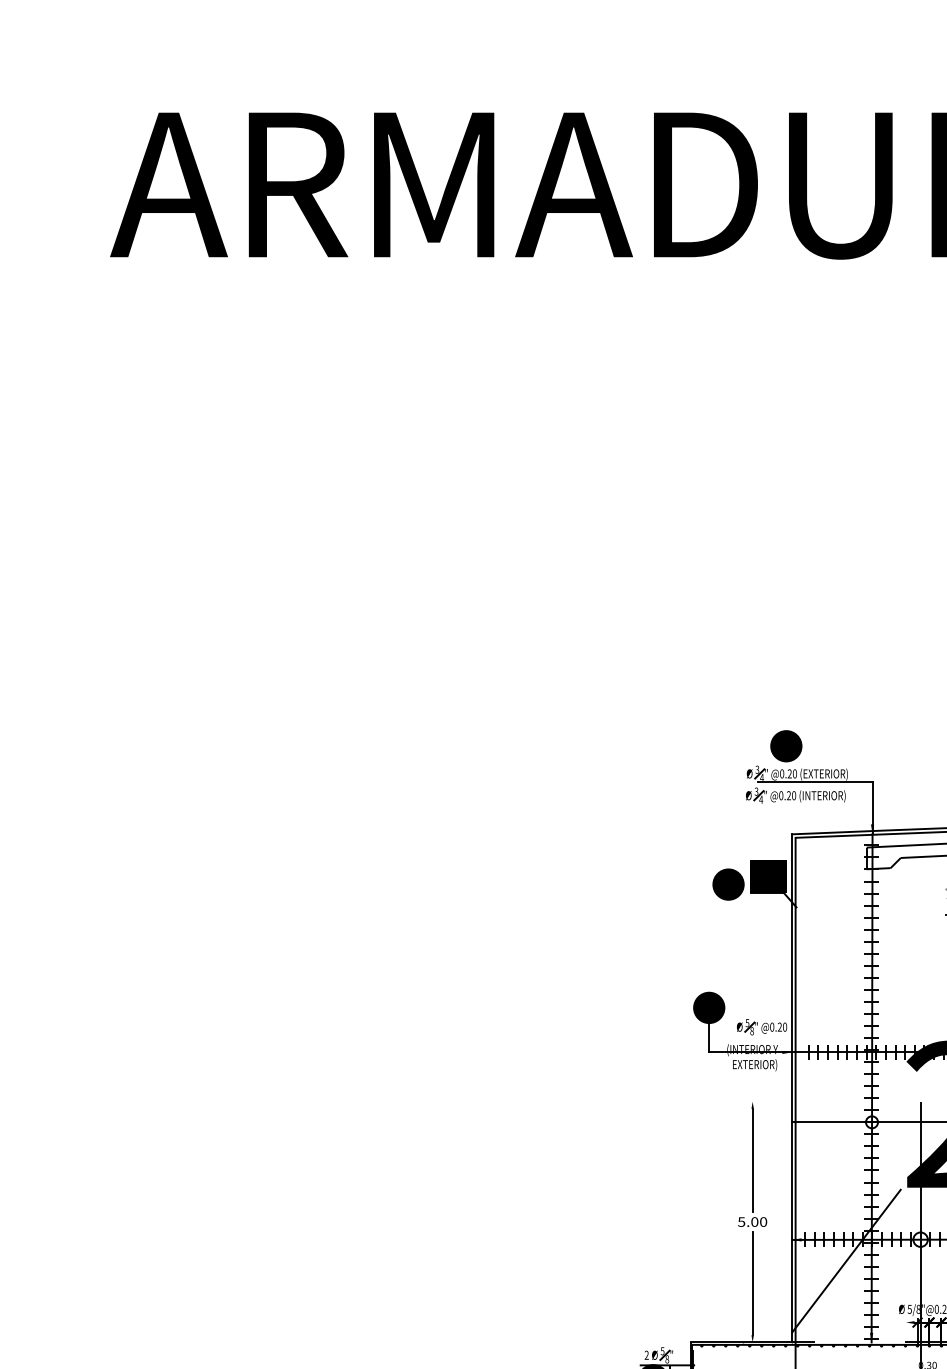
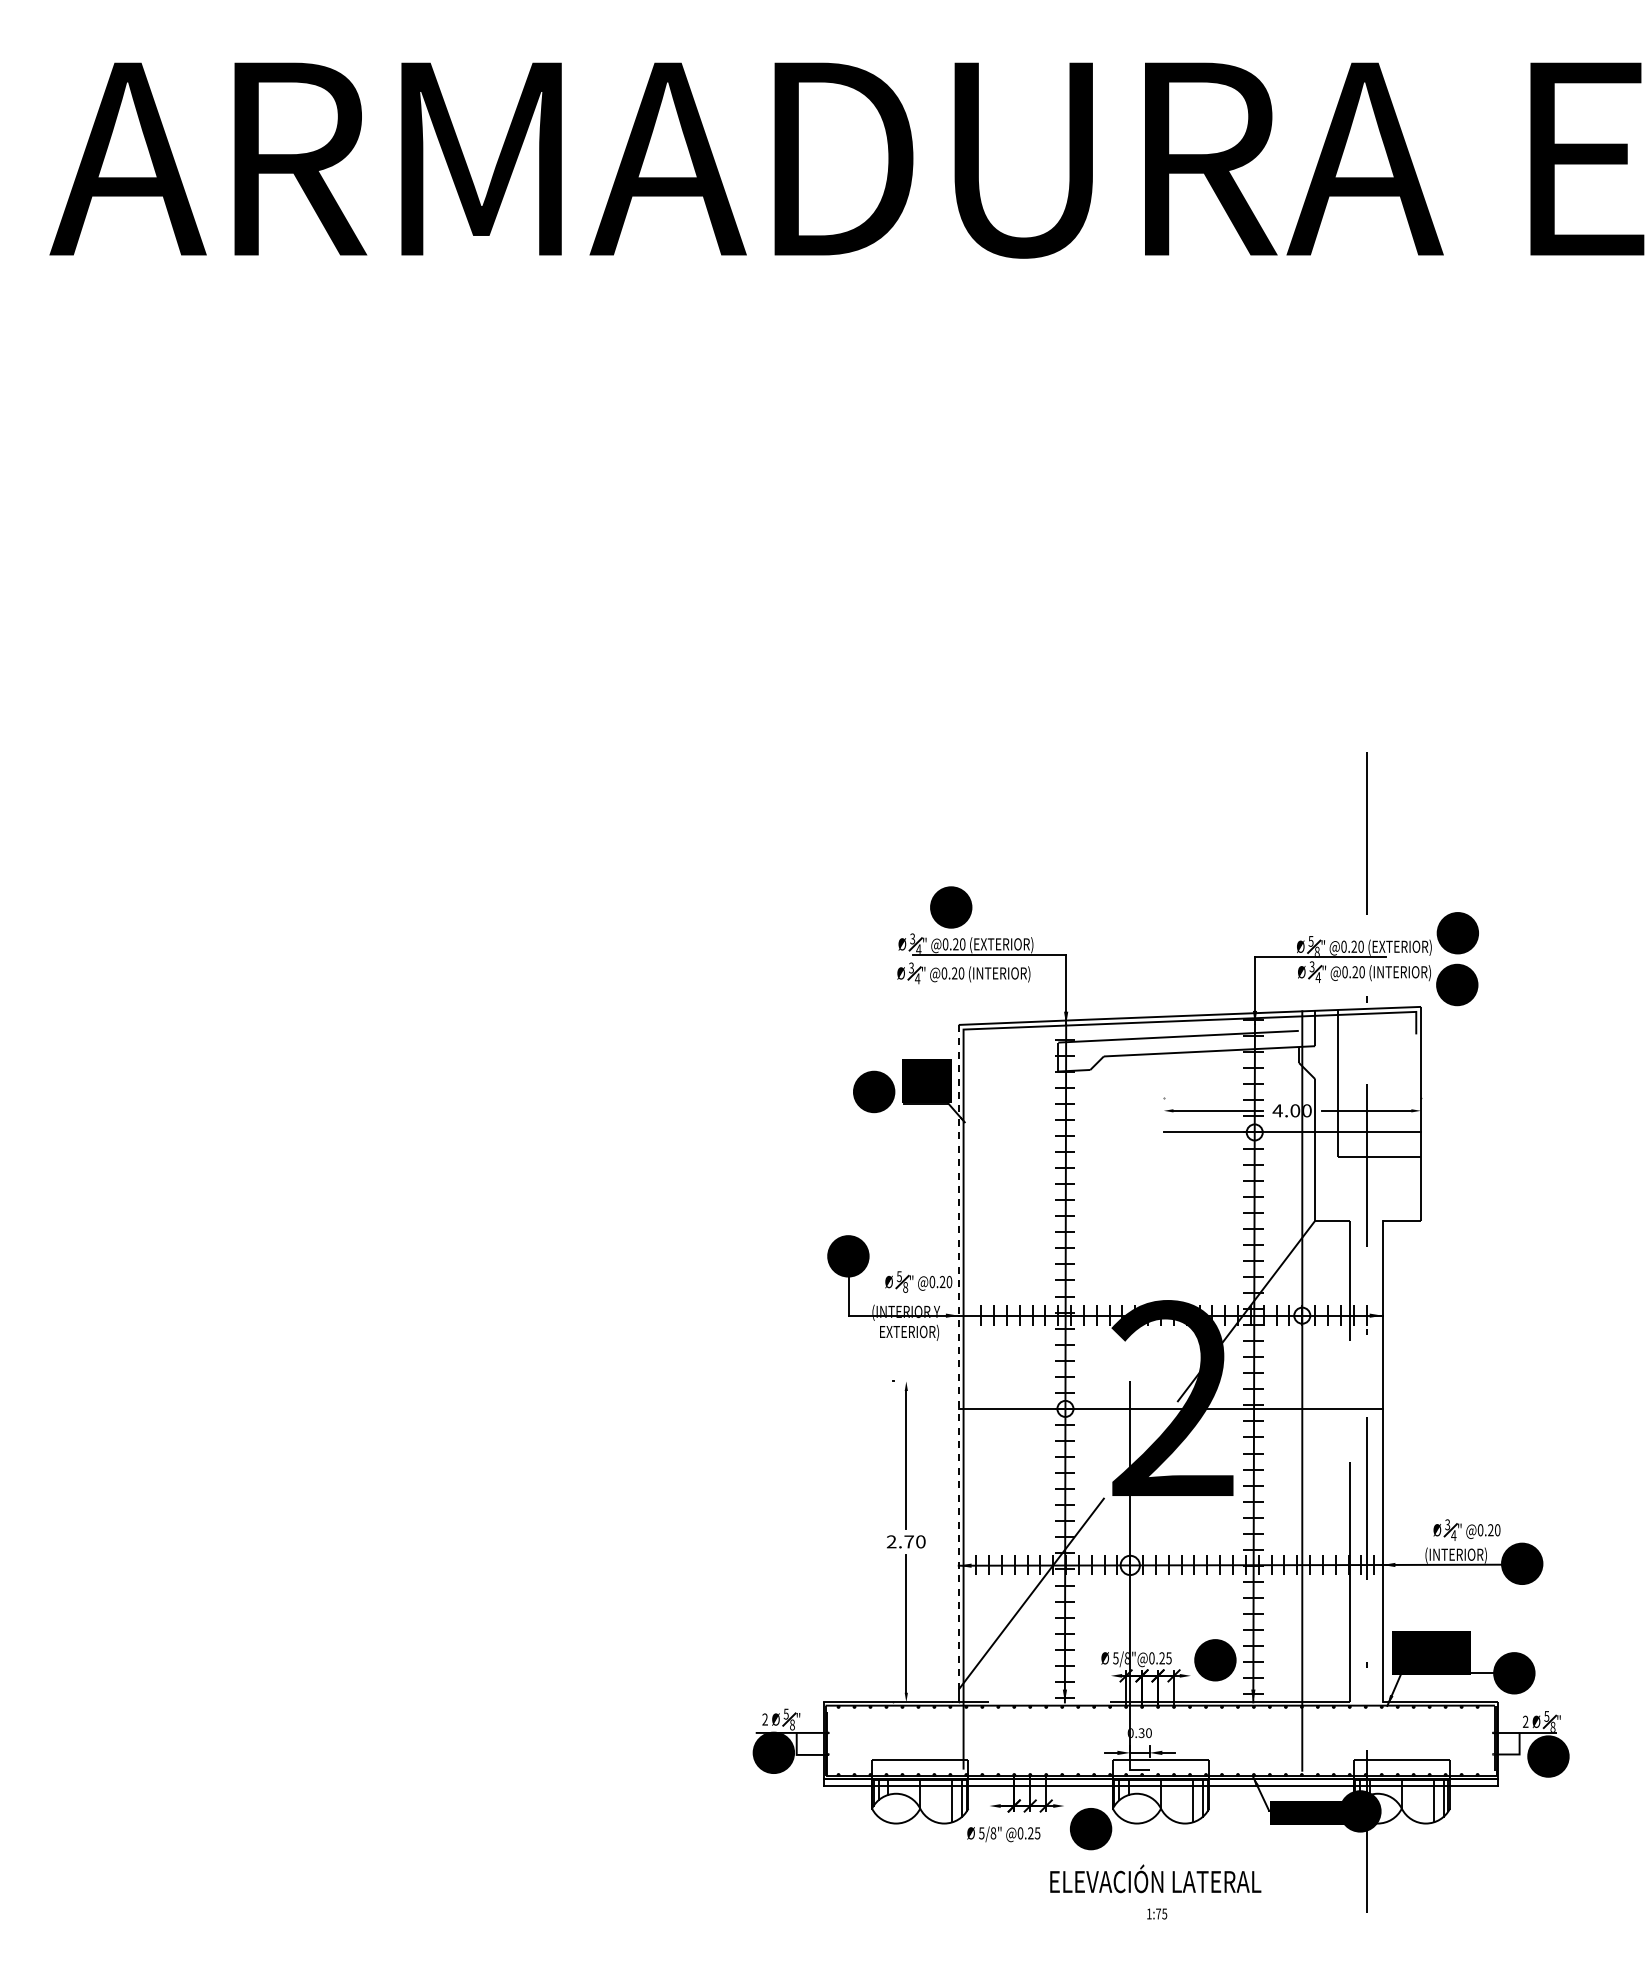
line: (791, 1083) -> (958, 1356), solid -> dashed
text: (747, 1221) -> (899, 1541), 5.00 -> 2.70

